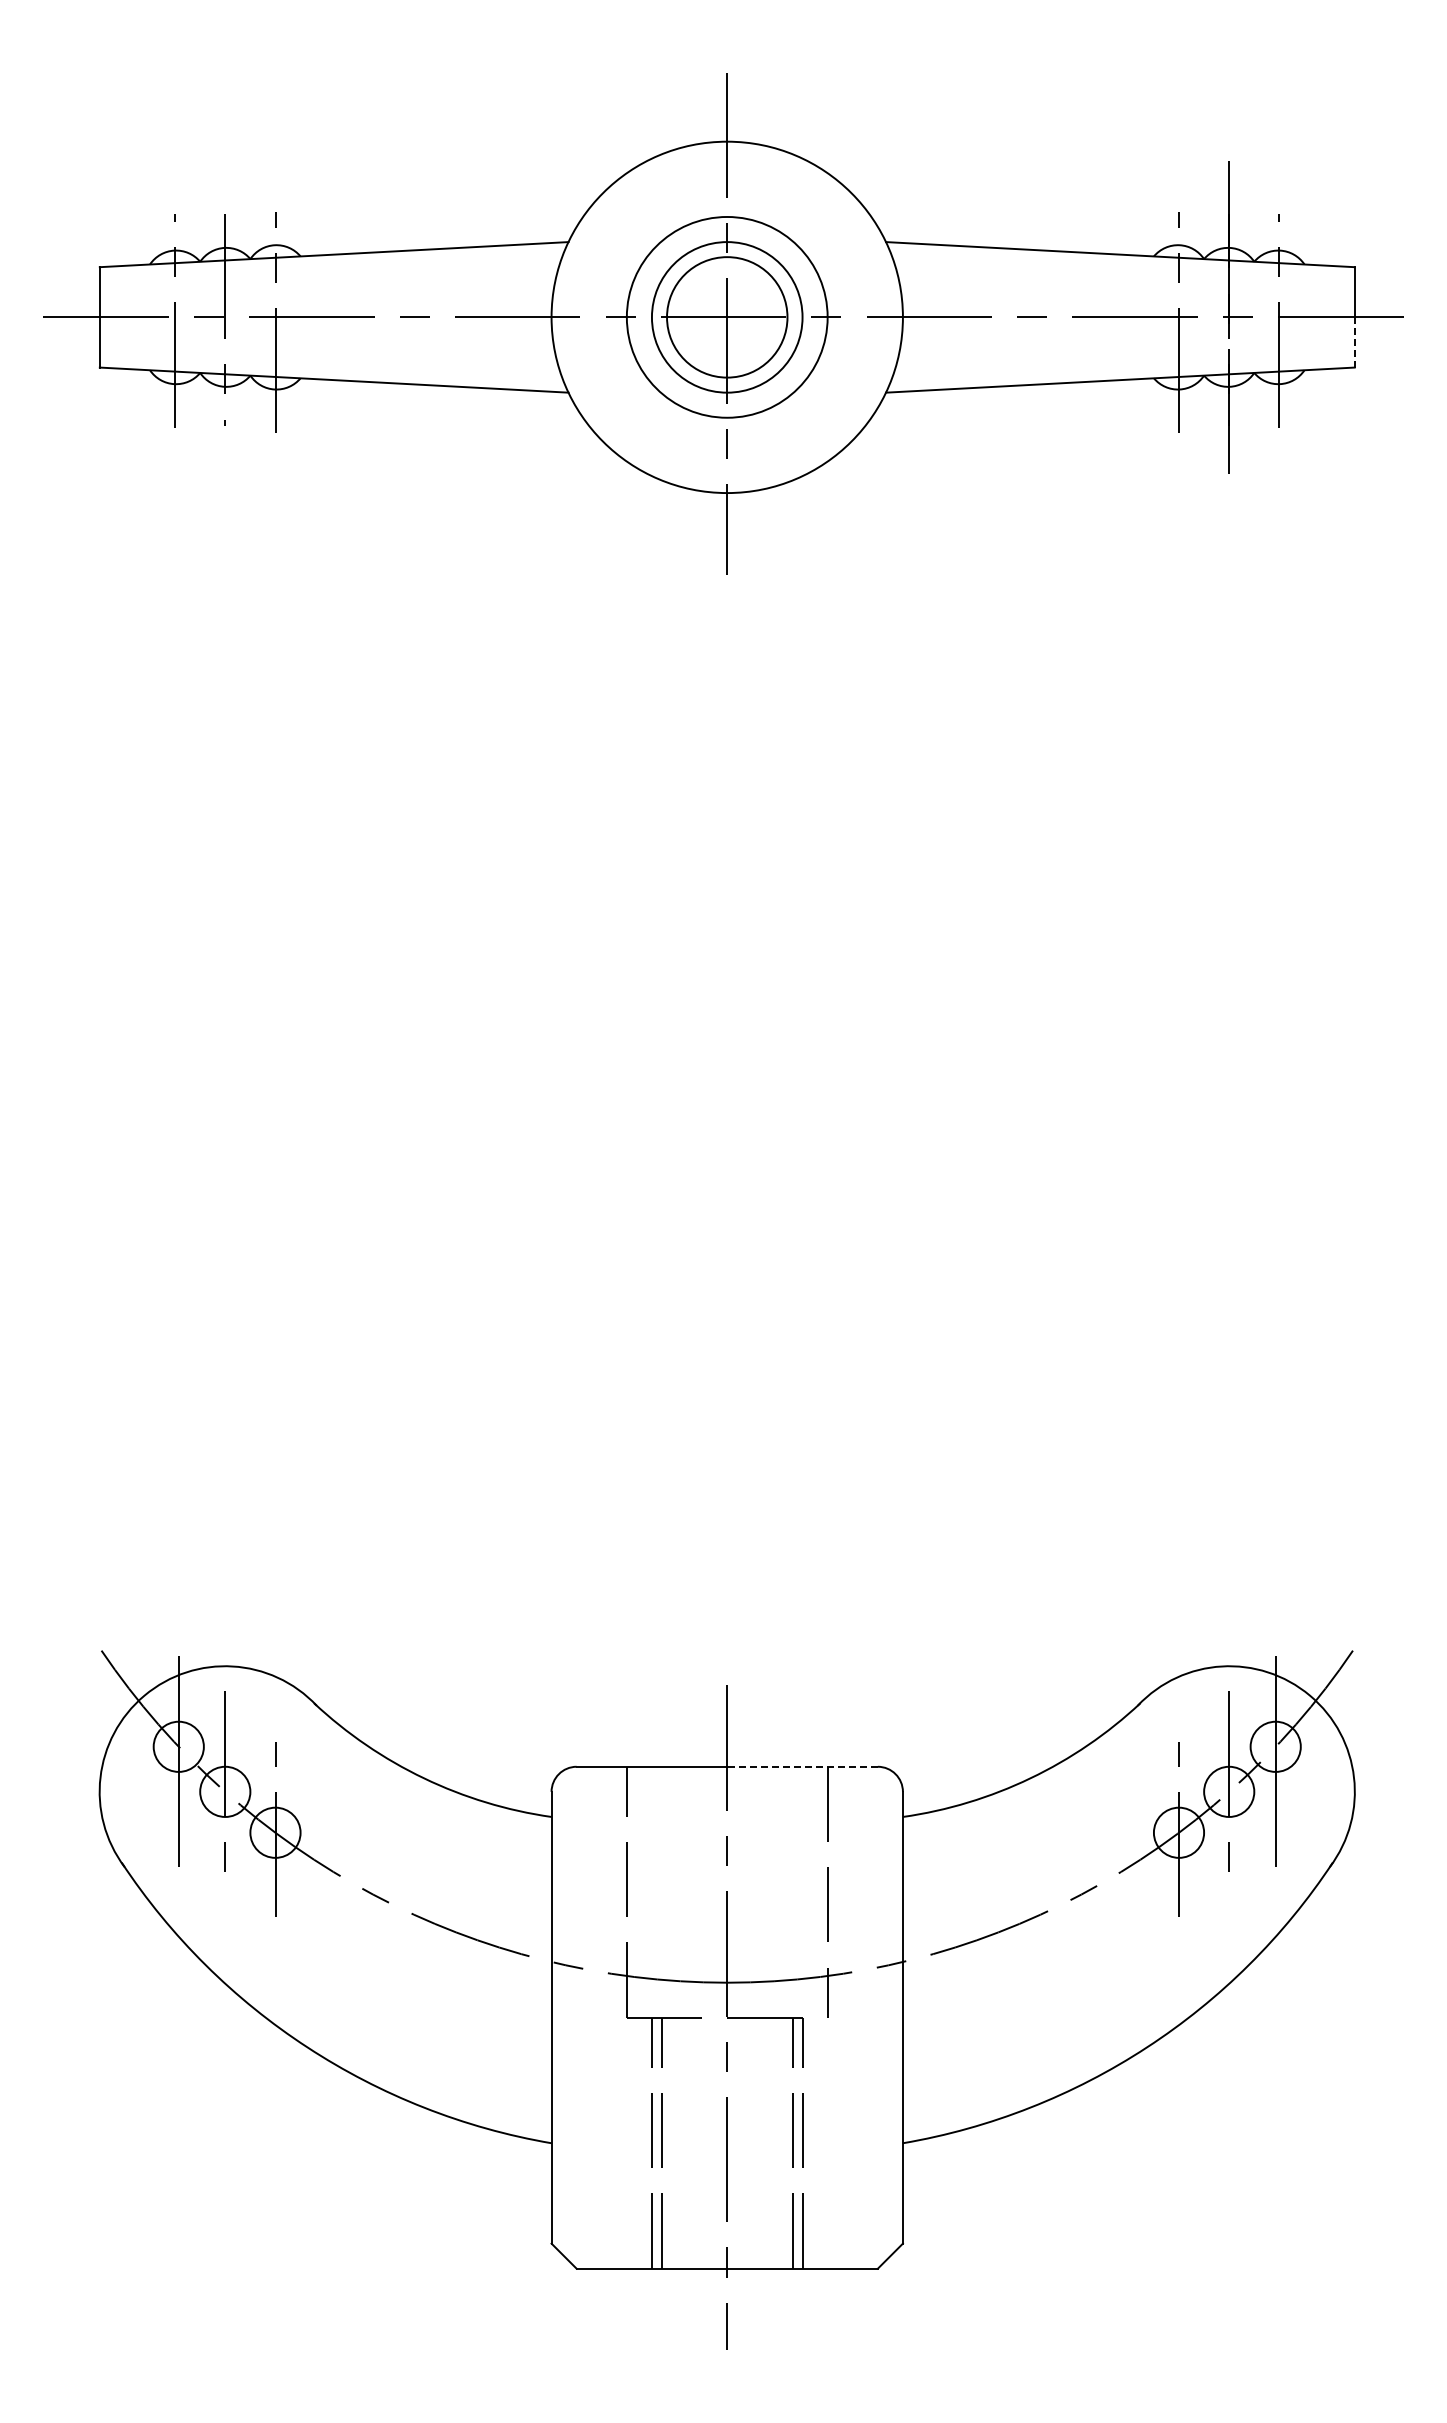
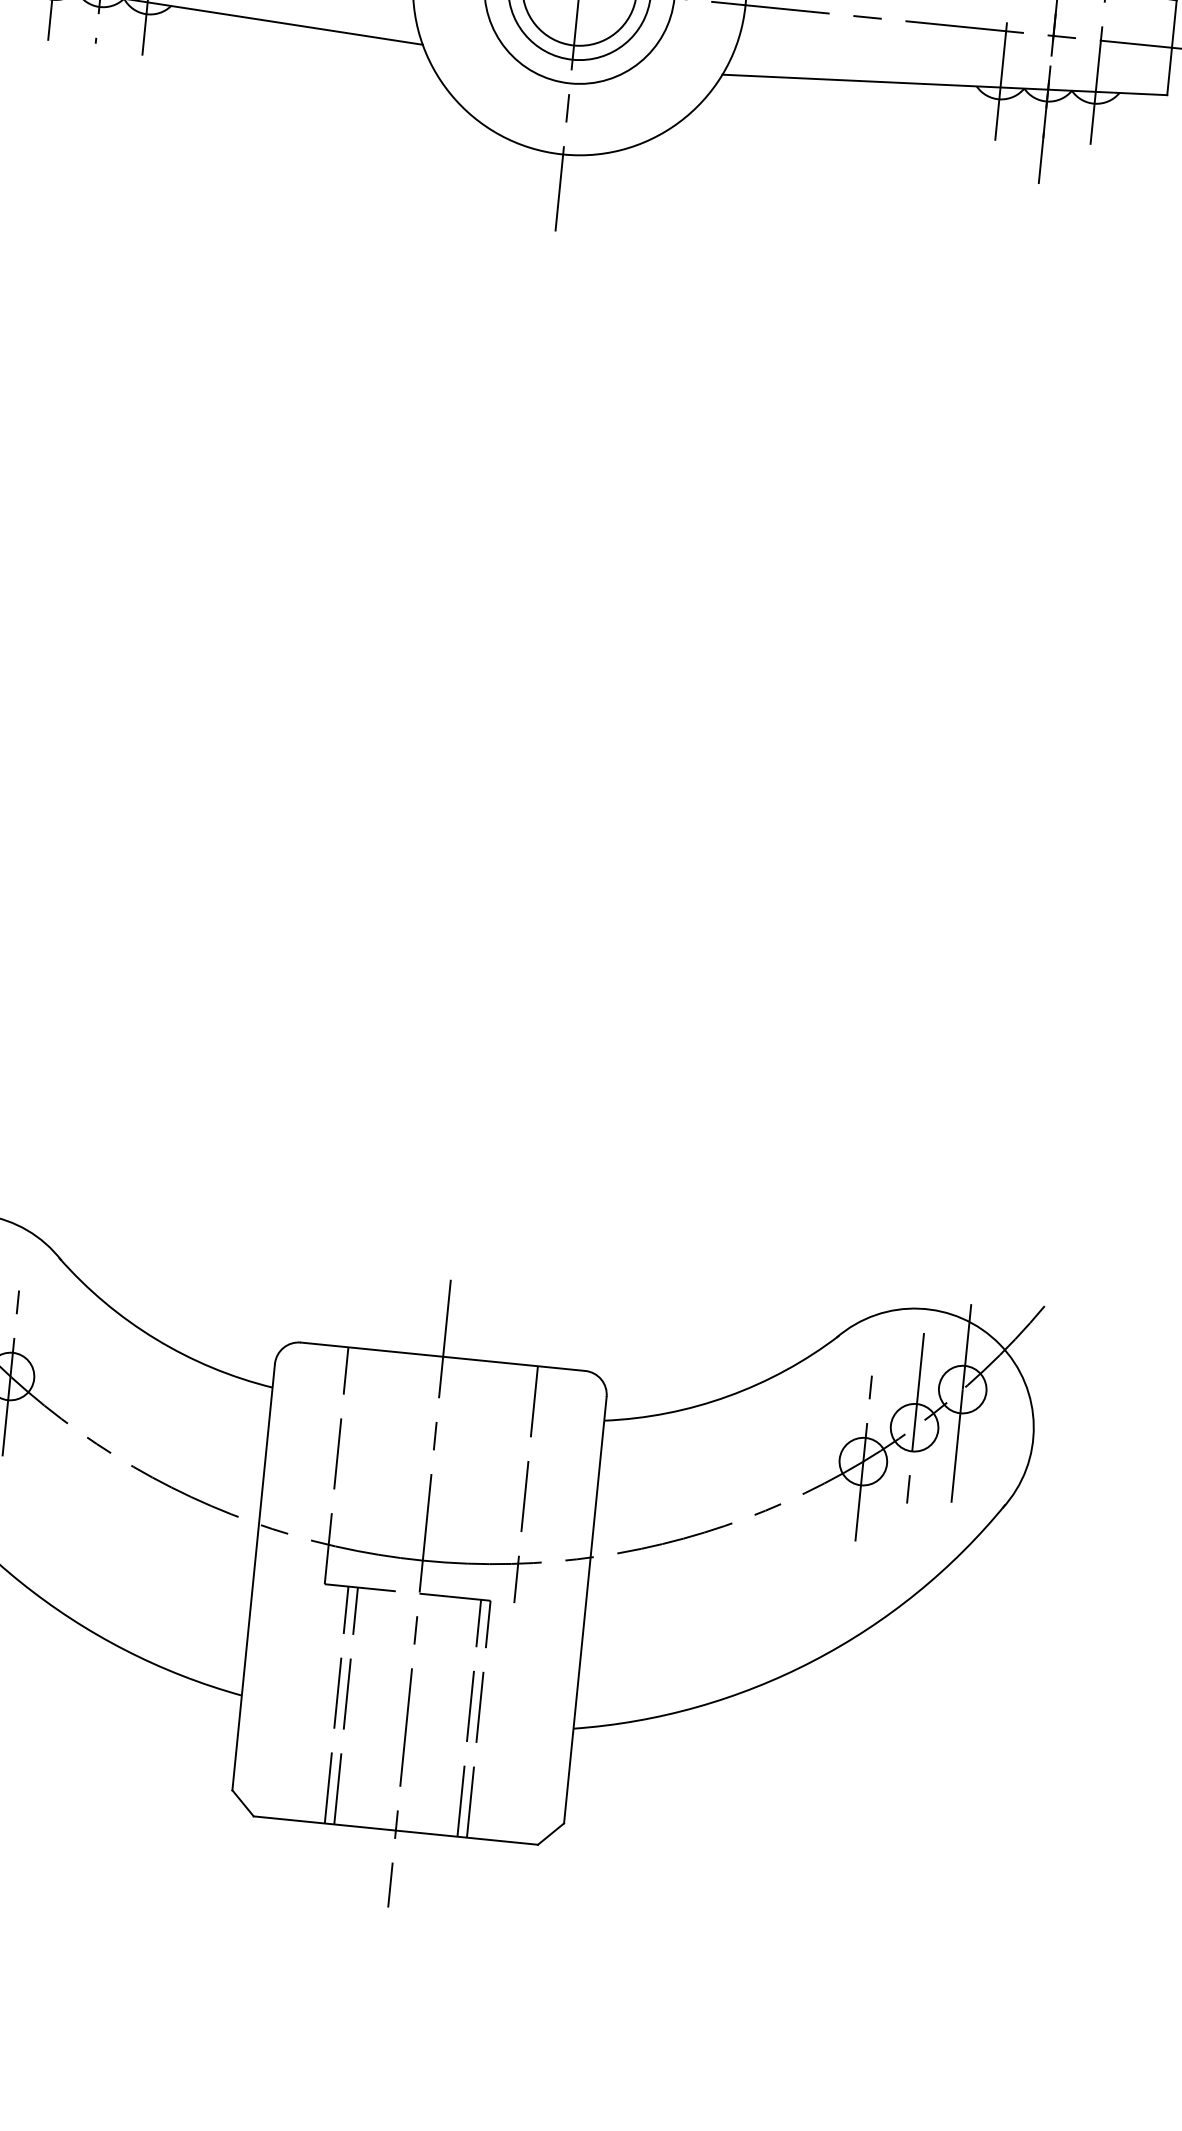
line: (1354, 342) -> (1169, 71), dashed -> solid
line: (802, 1766) -> (514, 1363), dashed -> solid

